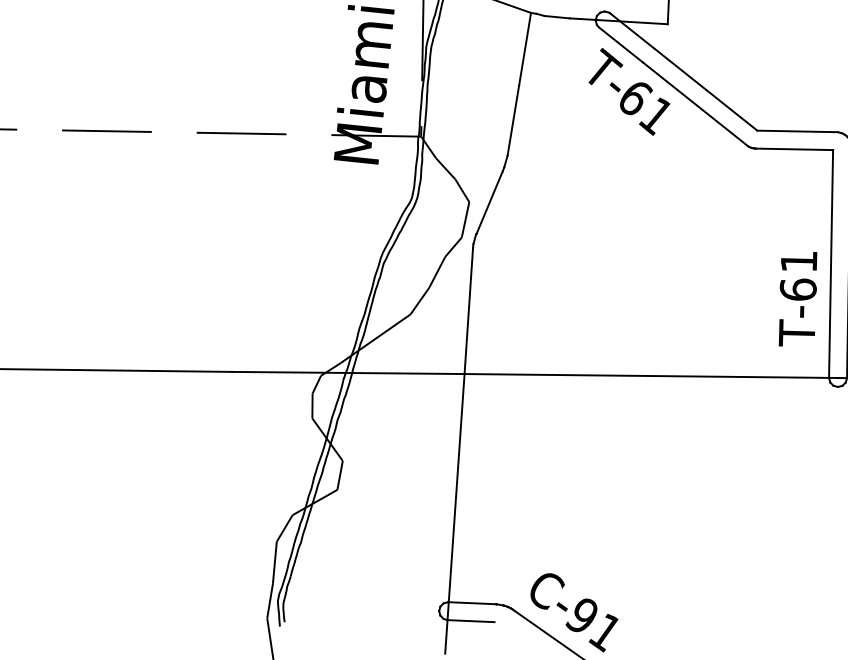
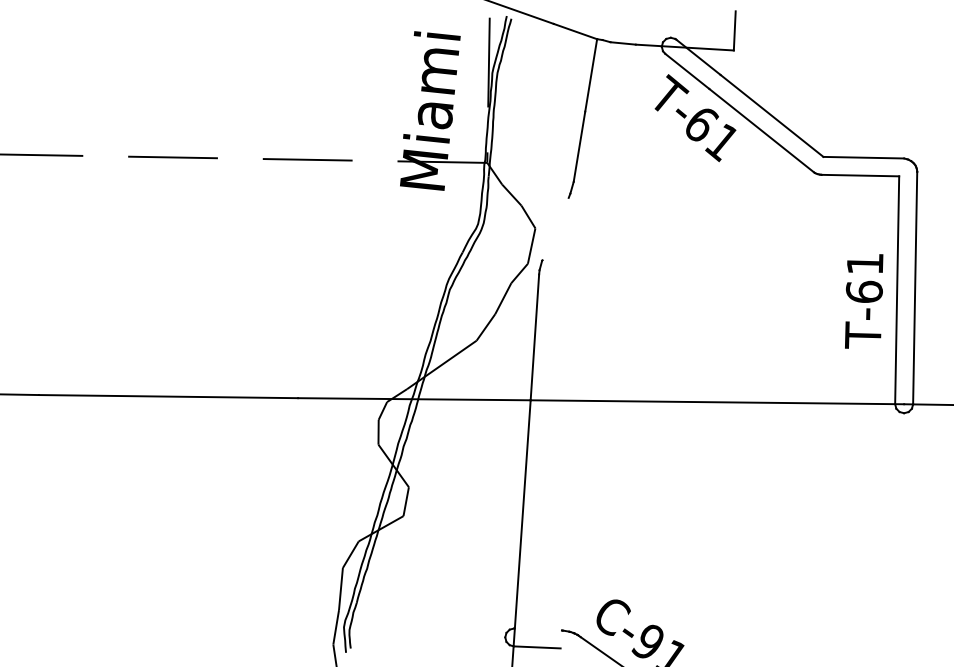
line: (489, 202) -> (555, 228), removed
text: (798, 299) -> (864, 301), moved
line: (471, 603) -> (537, 629), removed

